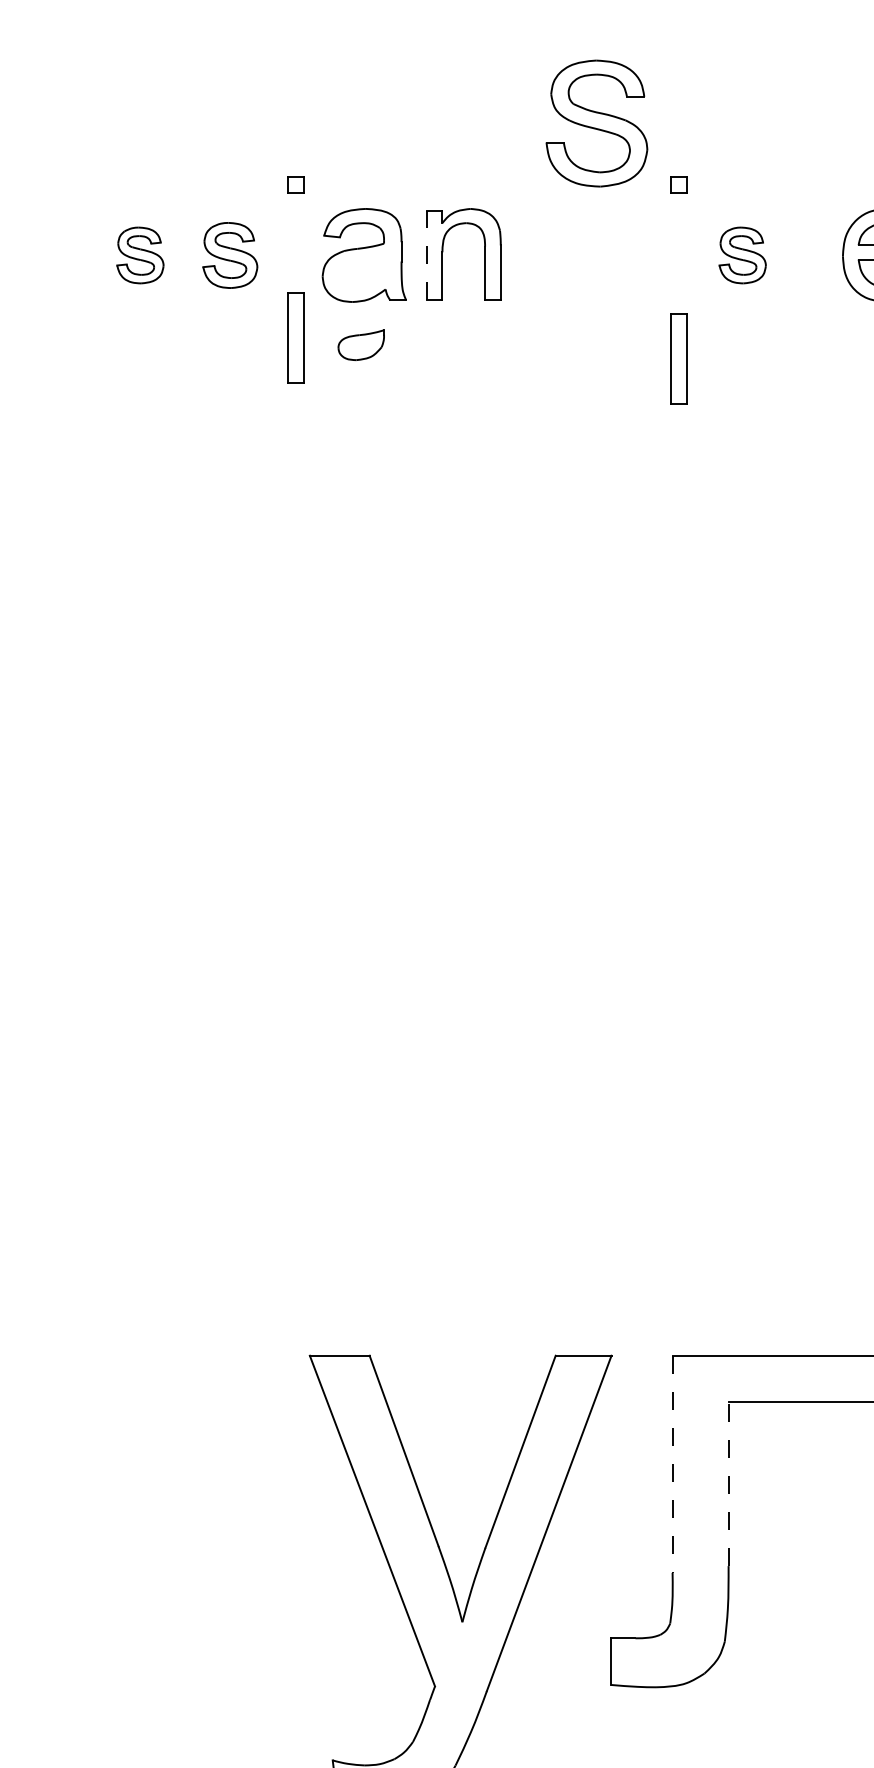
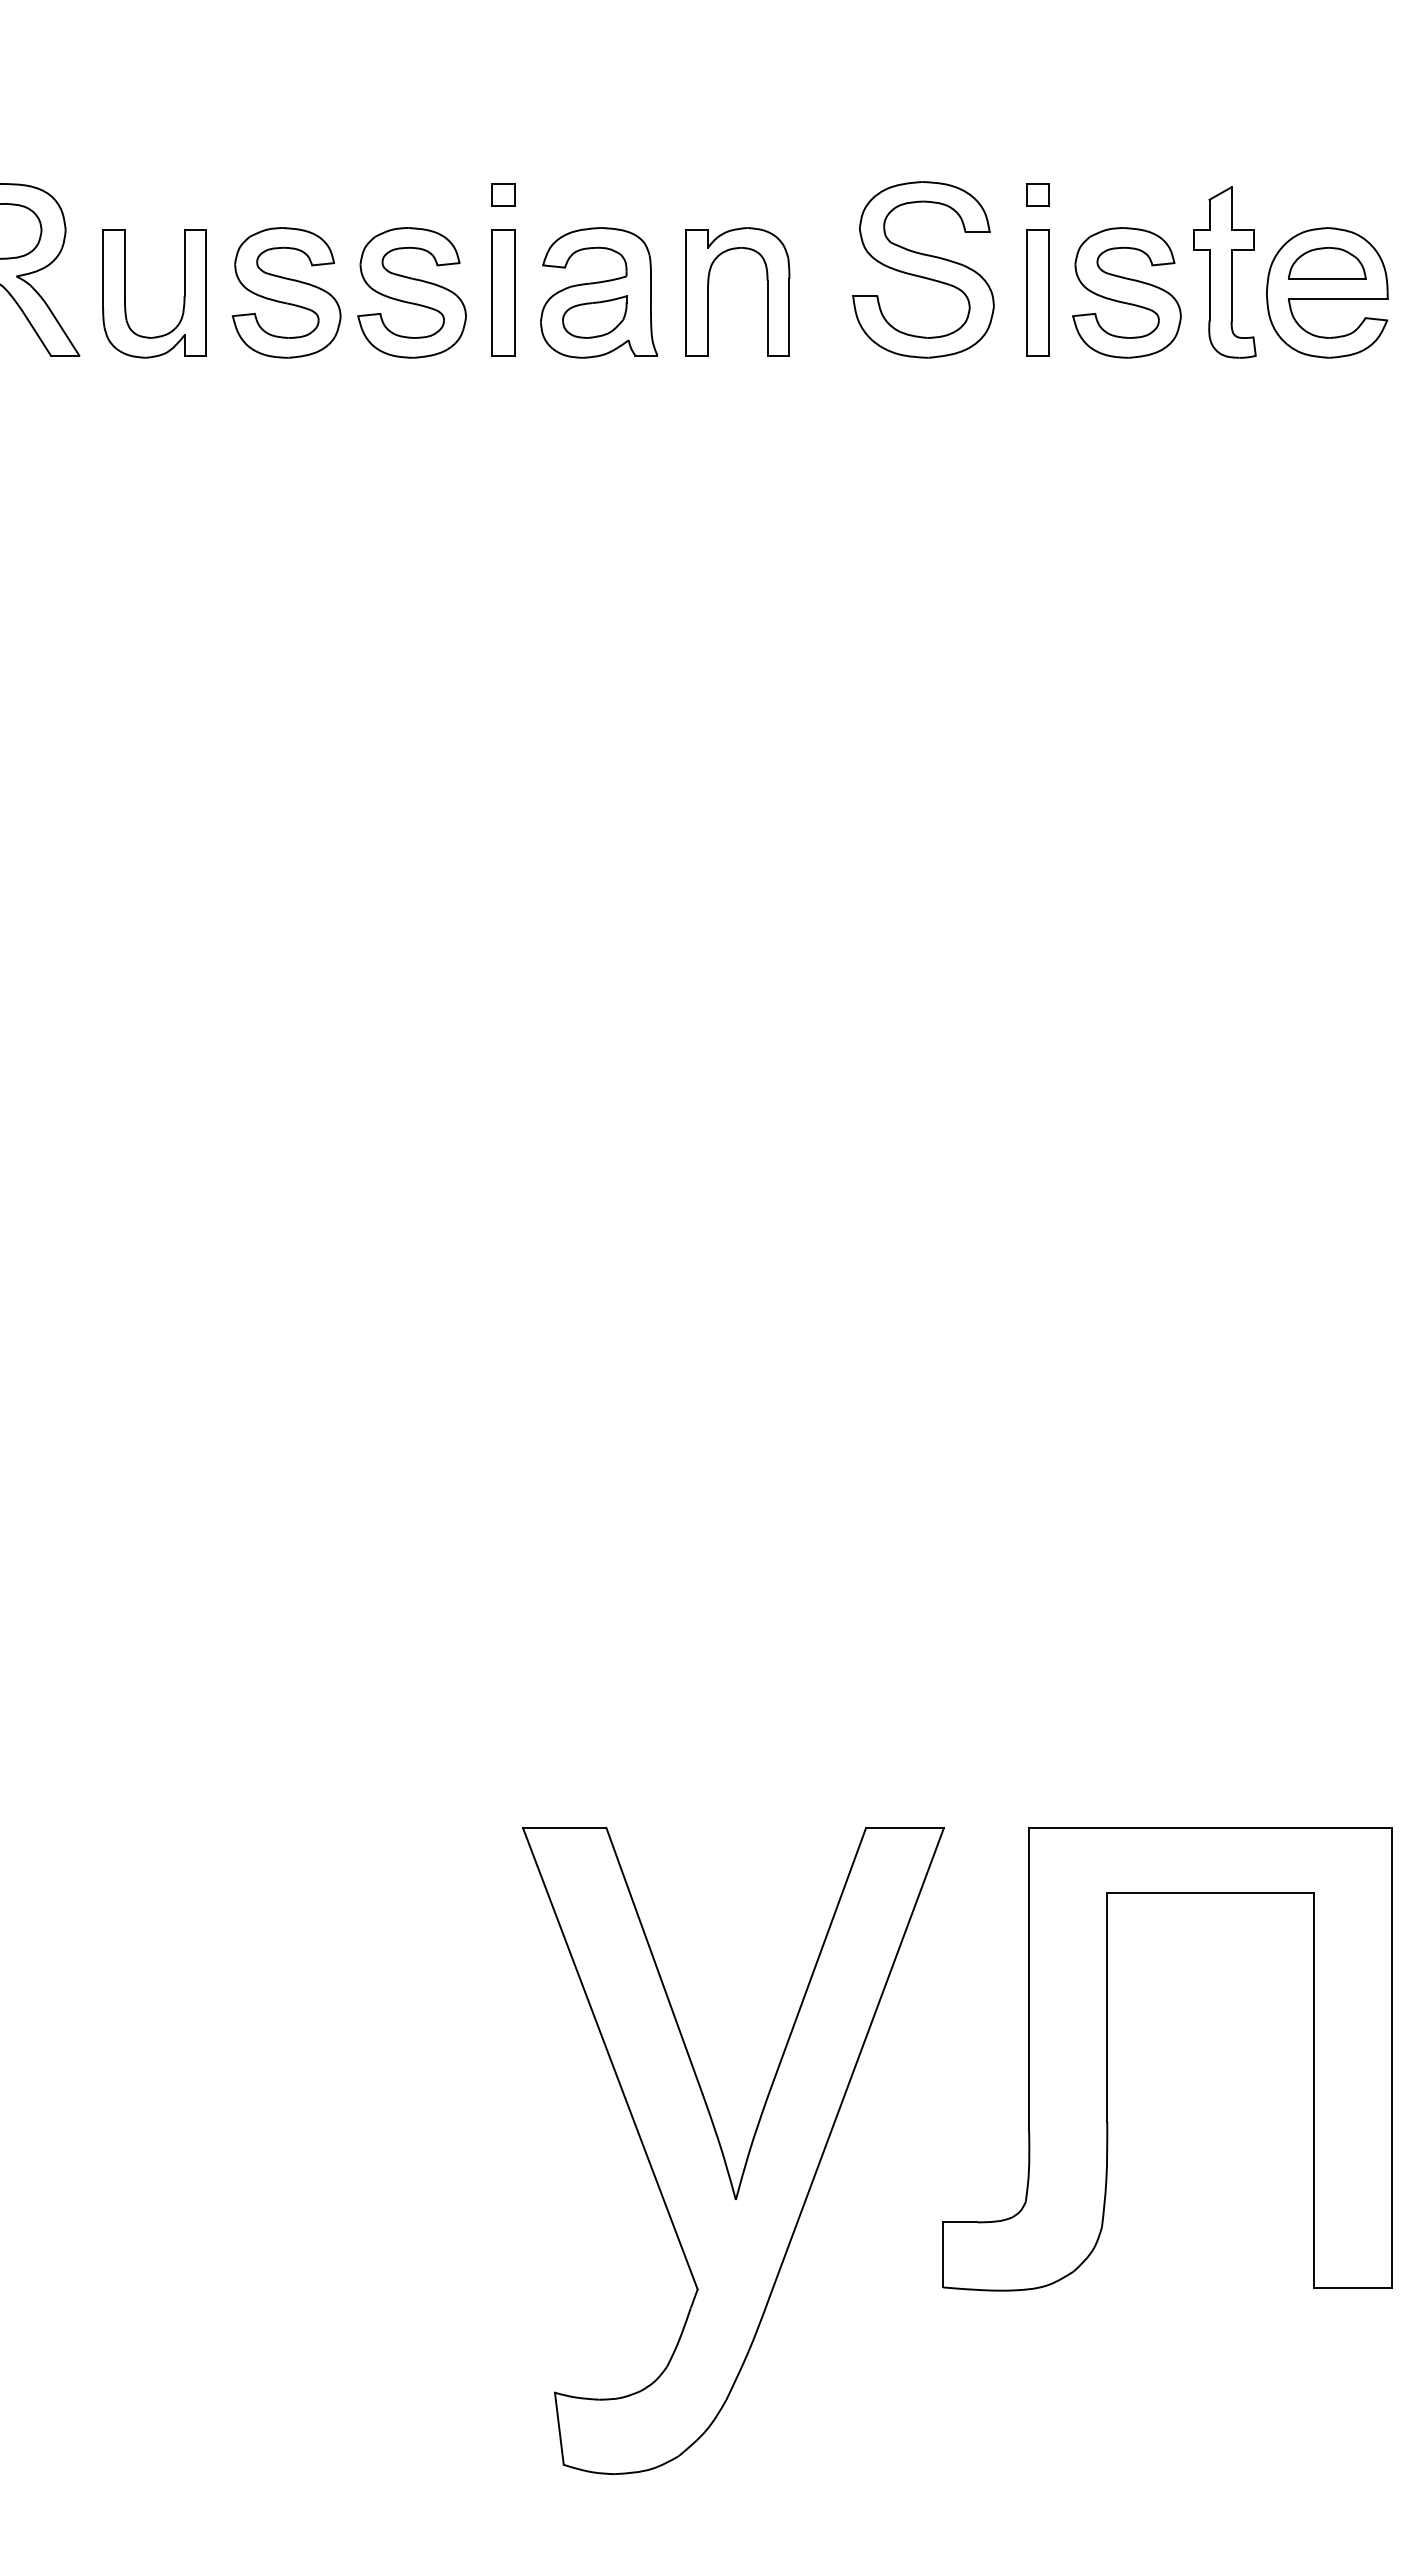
part: (596, 123) -> (923, 269), moved
part: (812, 240) -> (1224, 272), added
part: (24, 255) -> (125, 293), added
part: (140, 255) -> (286, 292), size x1.67
part: (229, 255) -> (411, 292), size x1.43
line: (427, 255) -> (686, 292), dashed -> solid
part: (742, 255) -> (1126, 292), size x1.67
part: (295, 337) -> (503, 292), moved
part: (361, 344) -> (594, 316), moved
part: (678, 359) -> (1037, 292), moved
line: (672, 1464) -> (1029, 1979), dashed -> solid
line: (728, 1483) -> (1107, 2006), dashed -> solid

